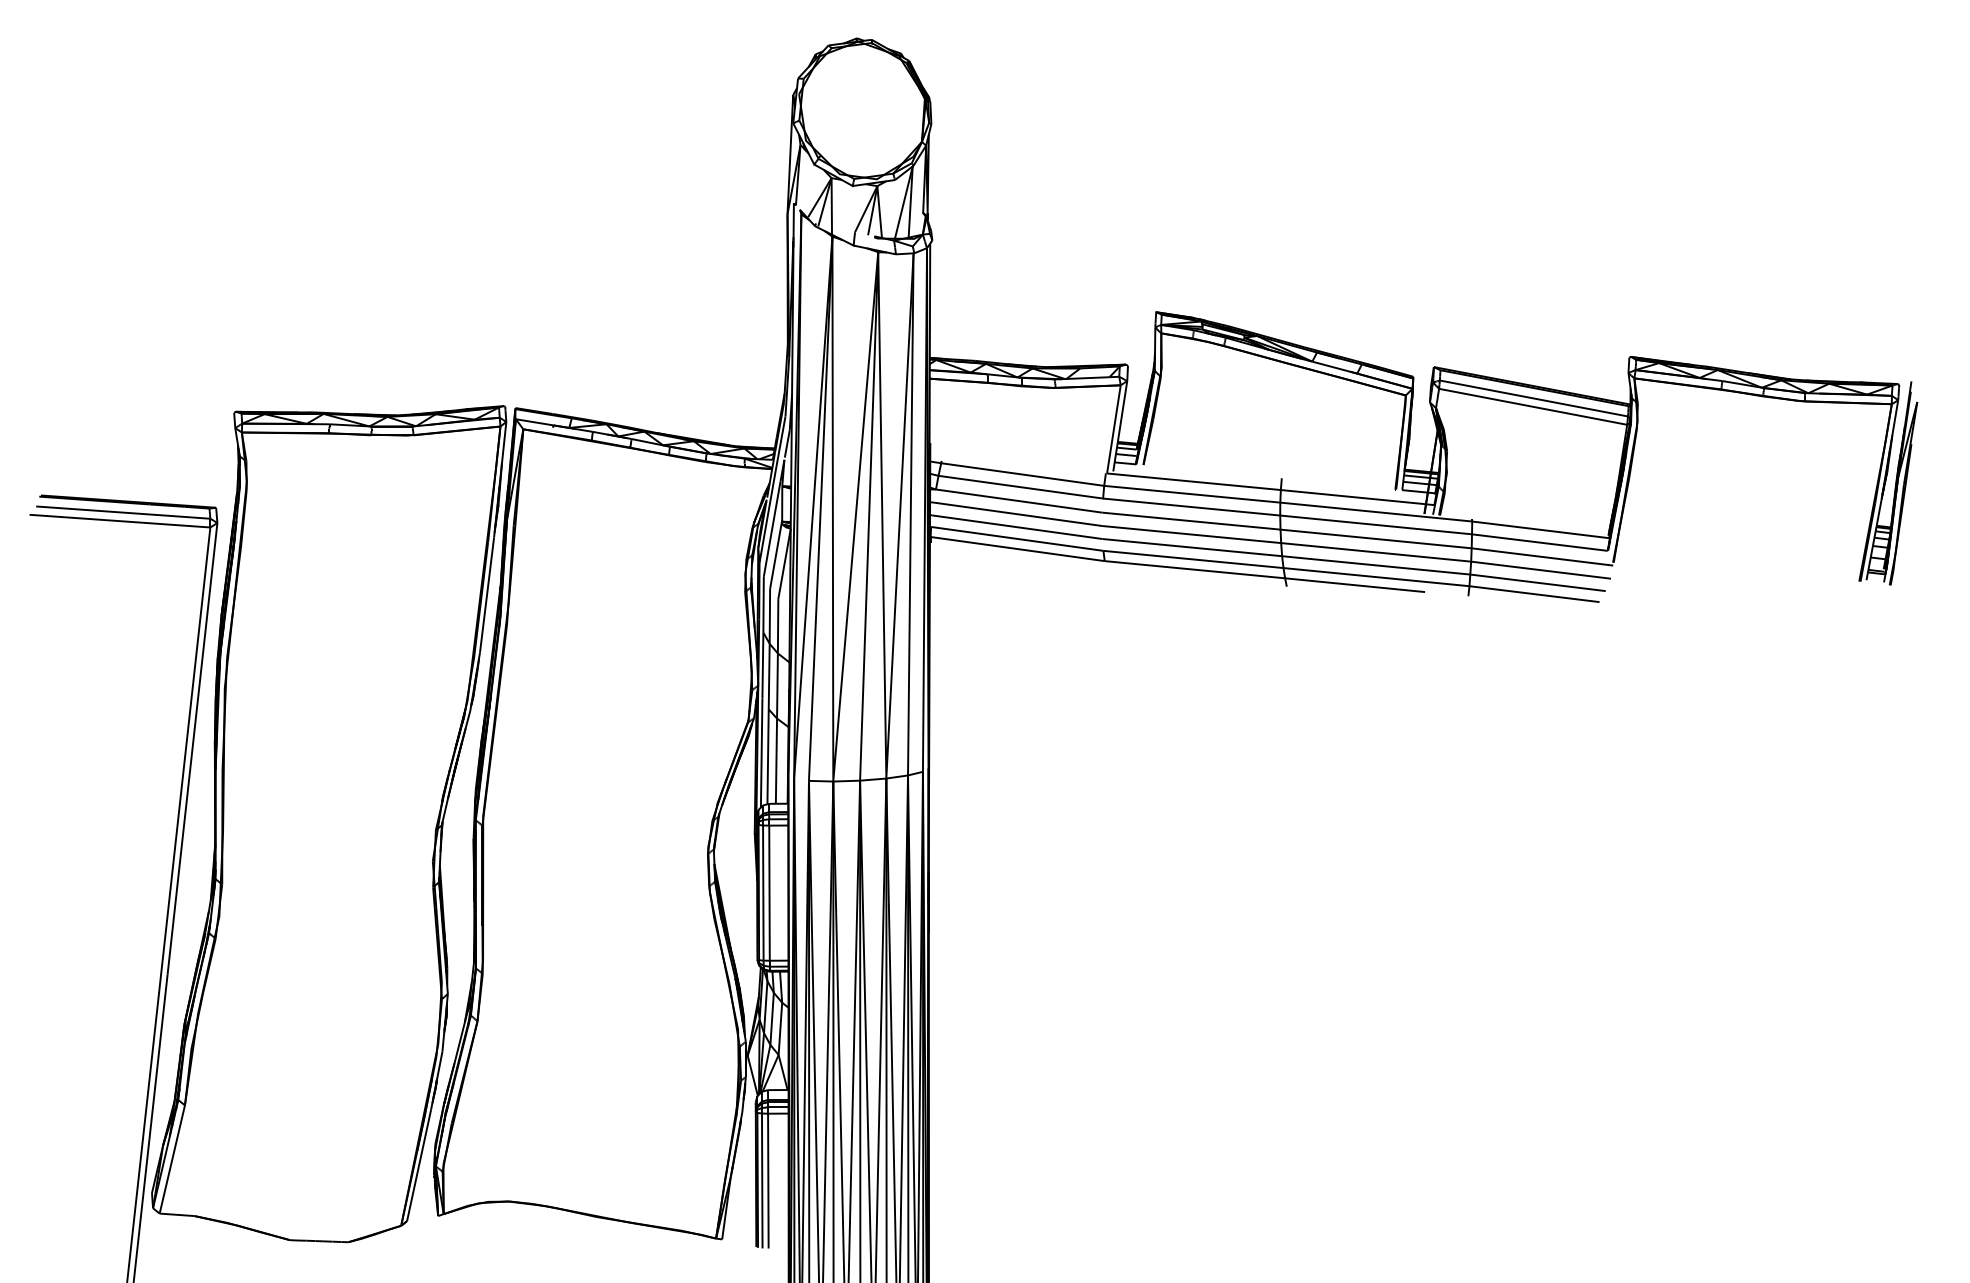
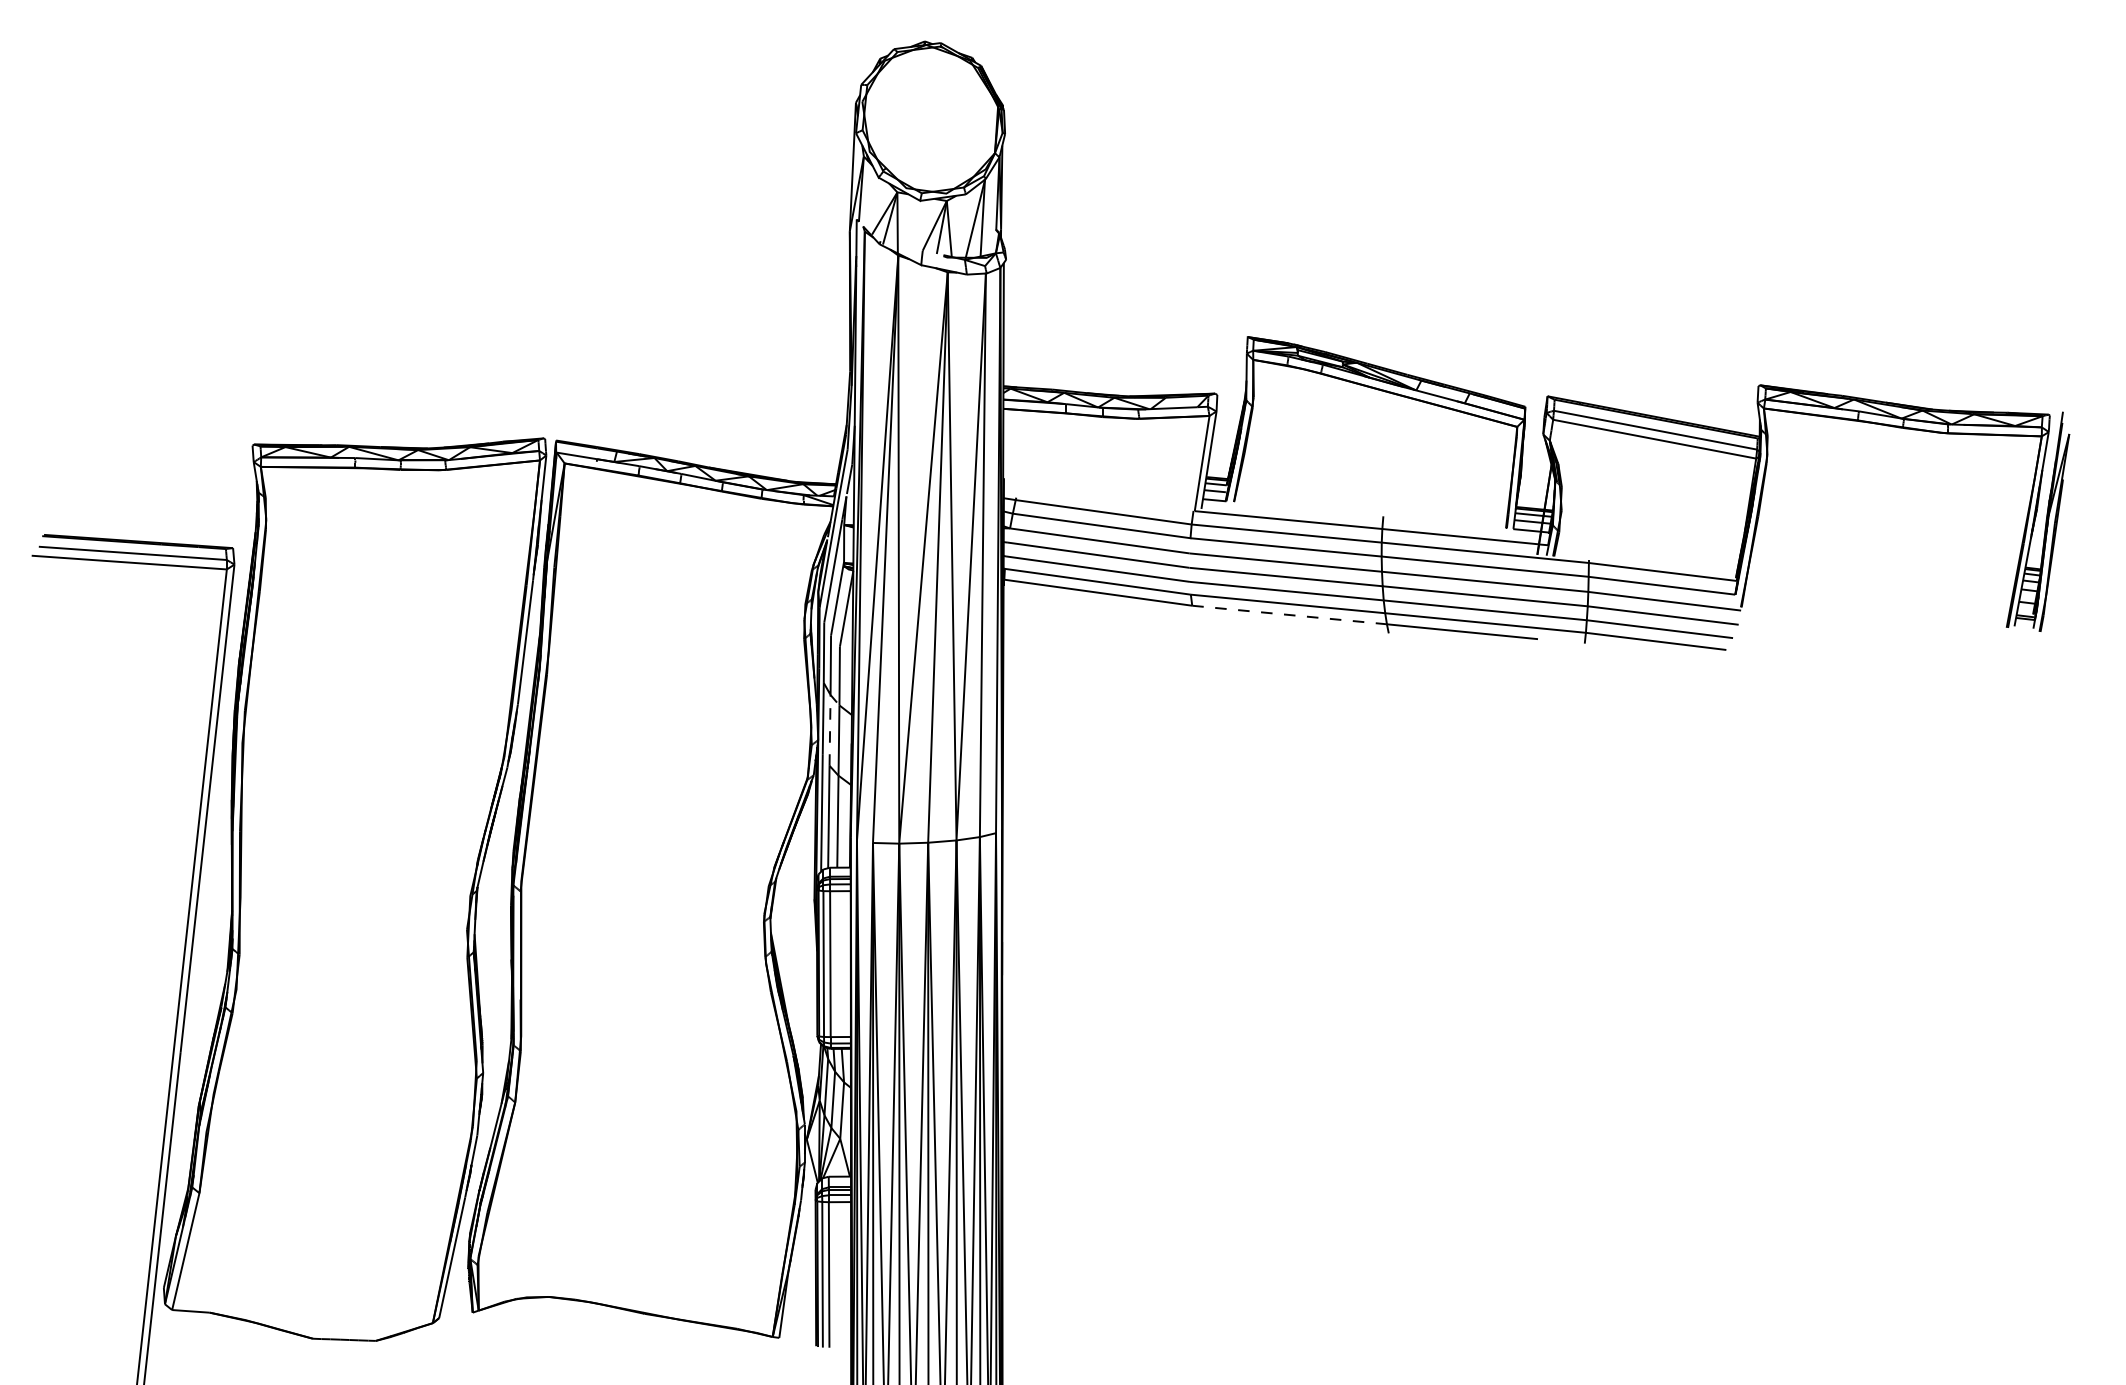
line: (1194, 569) -> (1289, 614), solid -> dashed
line: (769, 669) -> (830, 722), solid -> dashed

